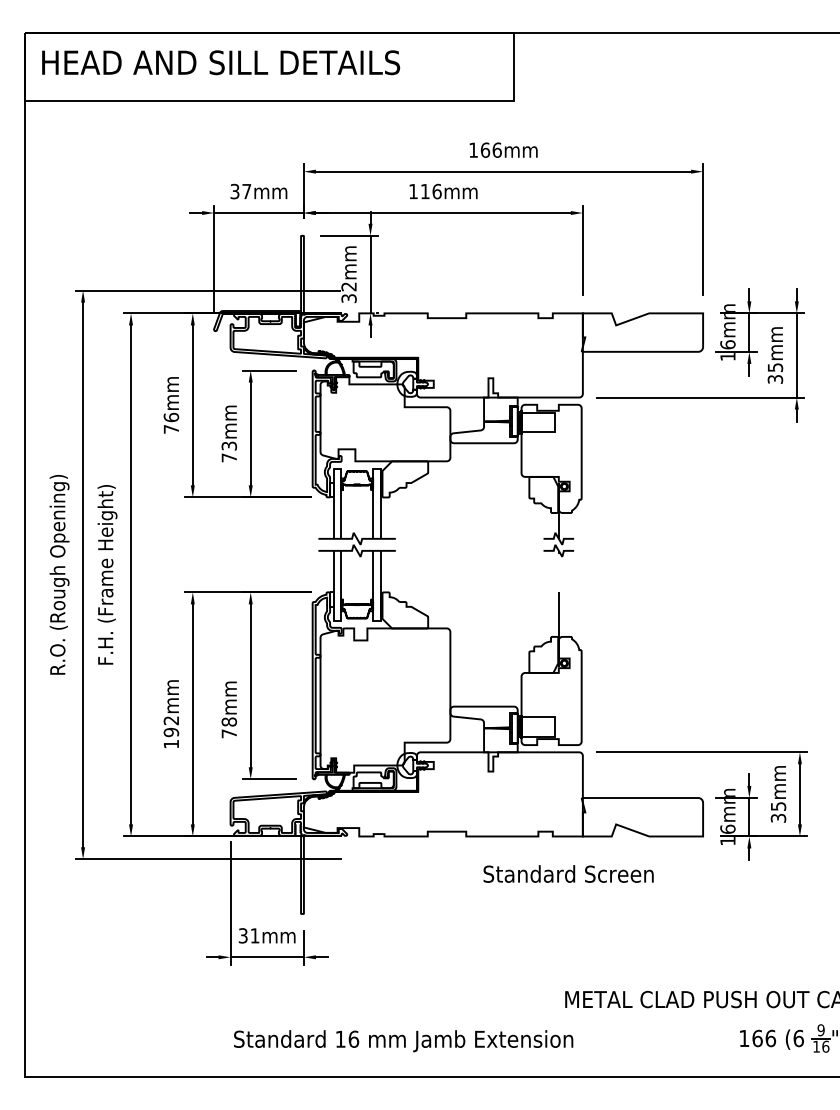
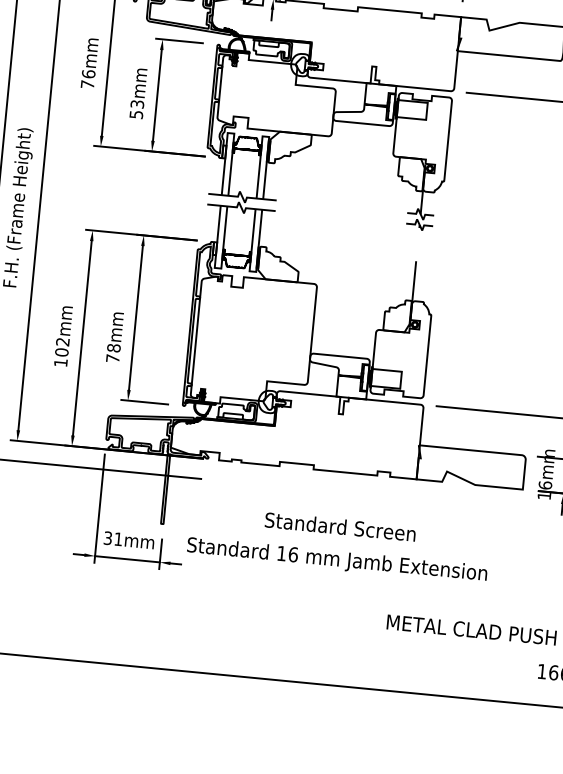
text: (229, 457) -> (136, 114), 73mm -> 53mm
text: (171, 732) -> (61, 352), 192mm -> 102mm
text: (568, 873) -> (340, 526), moved
text: (403, 1041) -> (337, 560), moved

